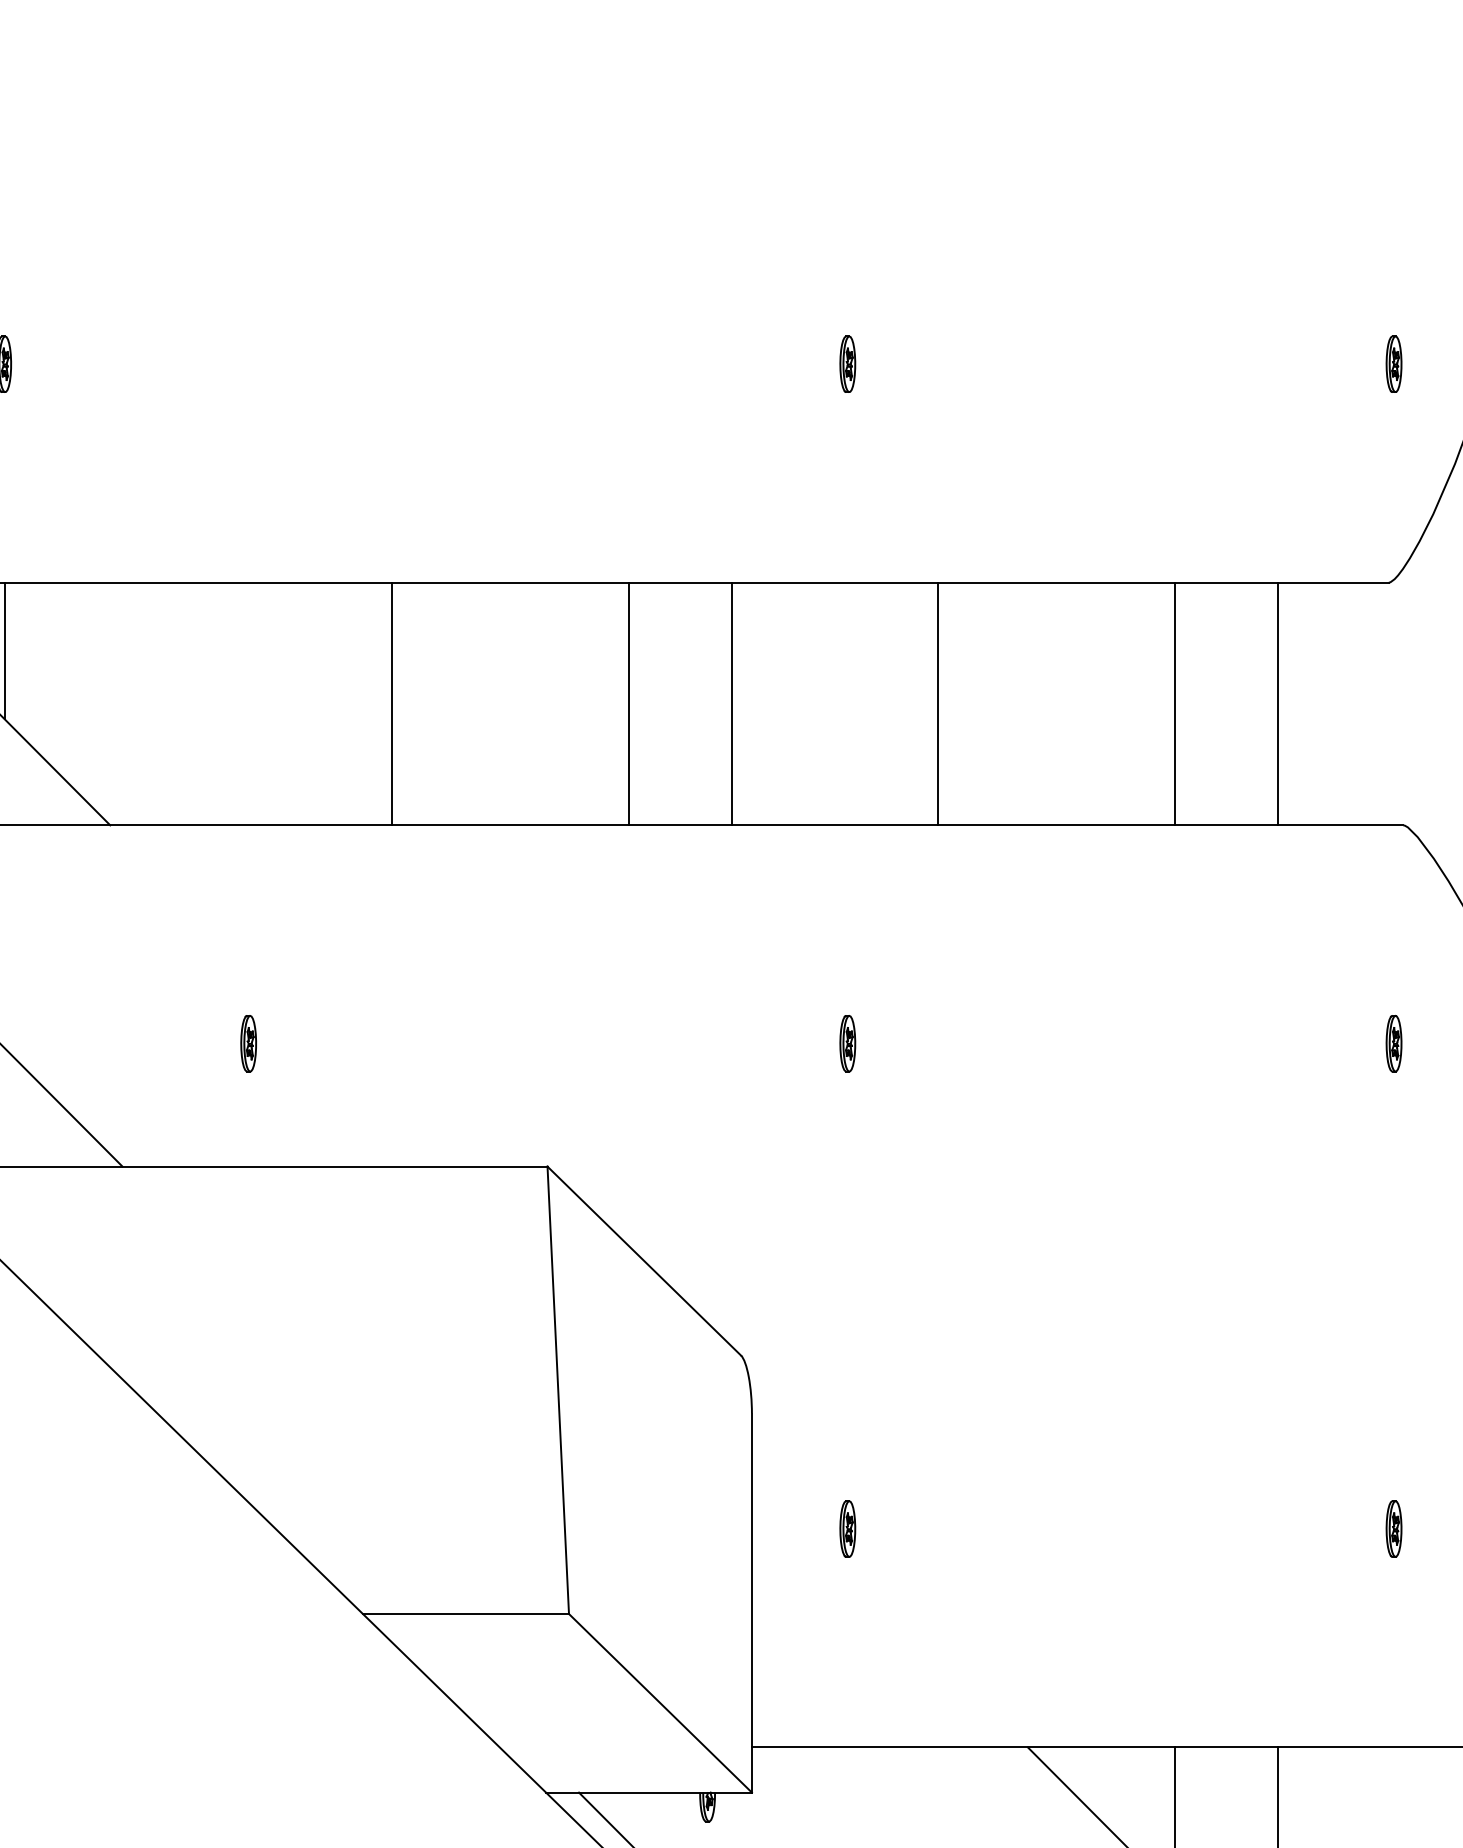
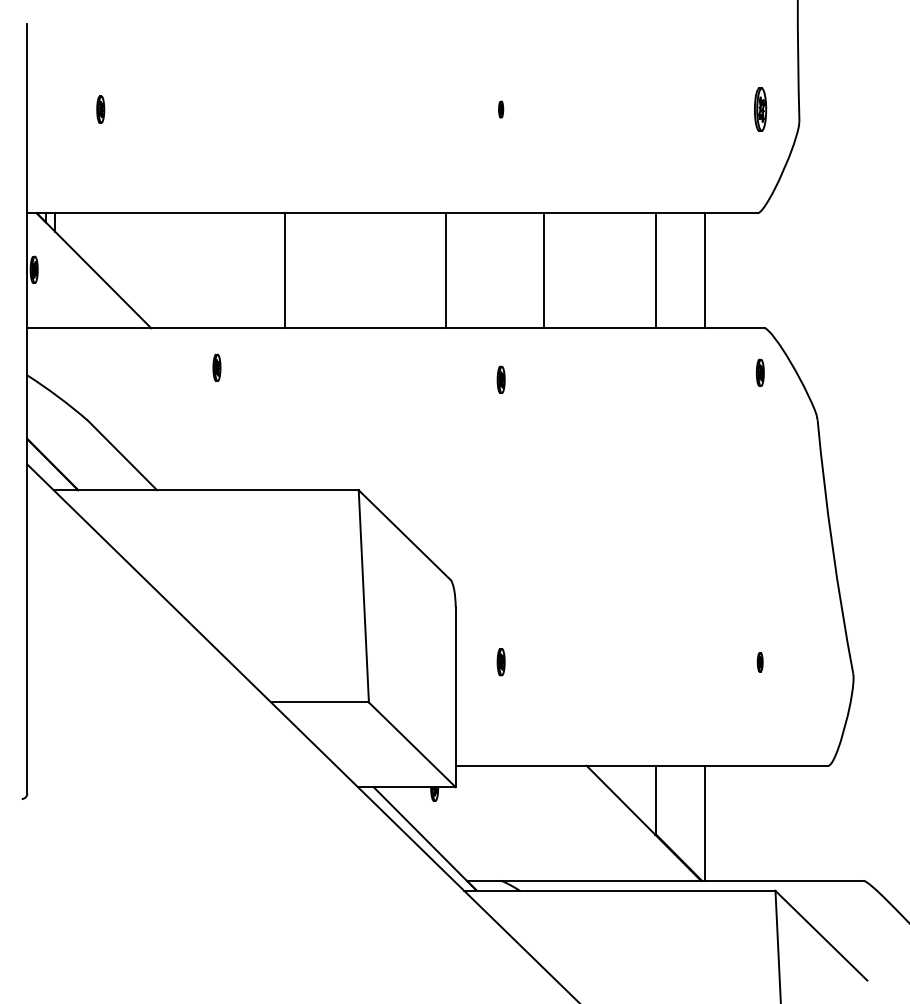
part: (846, 364) -> (500, 109), size x0.6
part: (1392, 364) -> (759, 109), size x1.6
line: (5, 650) -> (101, 245), removed
line: (629, 703) -> (397, 270), removed
part: (247, 1042) -> (216, 367), moved
part: (846, 1042) -> (500, 379), moved
part: (1392, 1042) -> (759, 372), moved
part: (1392, 1529) -> (759, 662), size x0.7

